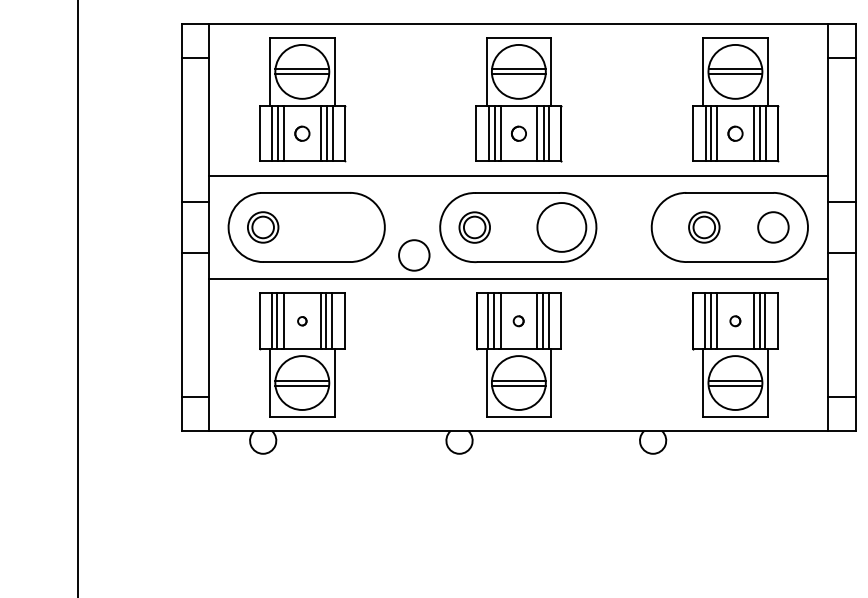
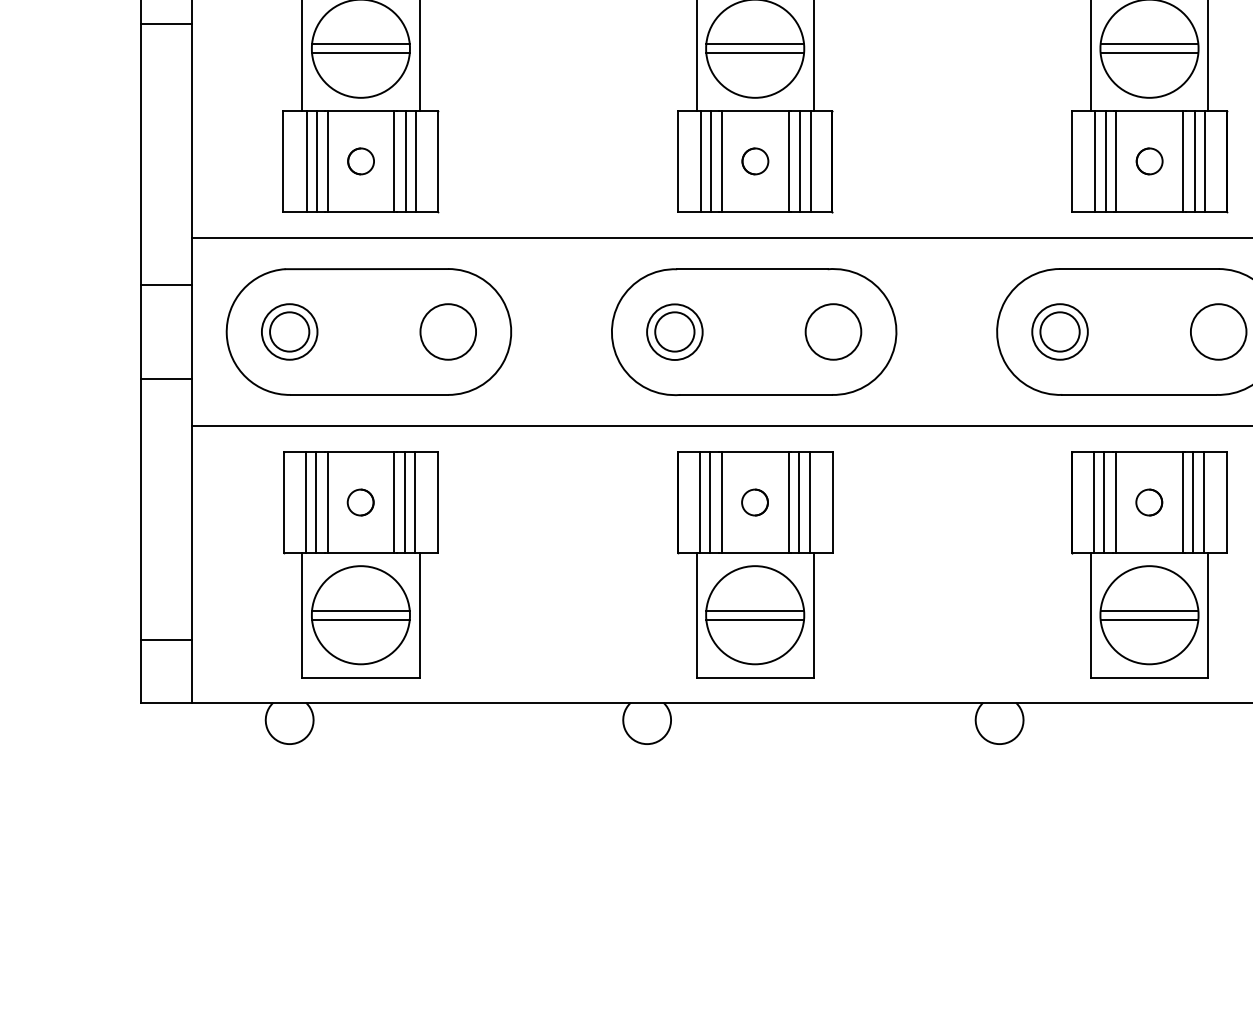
circle: (561, 227) -> (832, 332), size x0.62
part: (704, 227) -> (1060, 332), moved
circle: (414, 255) -> (448, 332), moved
part: (302, 321) -> (361, 503), size x1.67
part: (518, 321) -> (754, 503), size x1.43
part: (735, 321) -> (1149, 503), size x1.43

